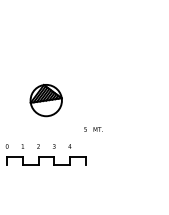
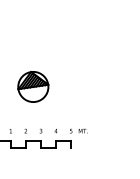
text: (93, 129) -> (78, 131), moved

